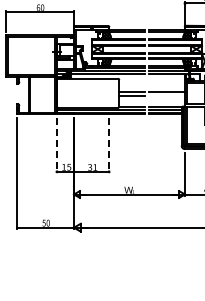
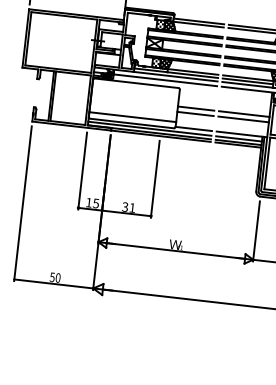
line: (166, 95) -> (243, 118), added
line: (88, 103) -> (133, 117), added
line: (57, 145) -> (83, 171), dashed -> solid
line: (109, 145) -> (155, 179), dashed -> solid

